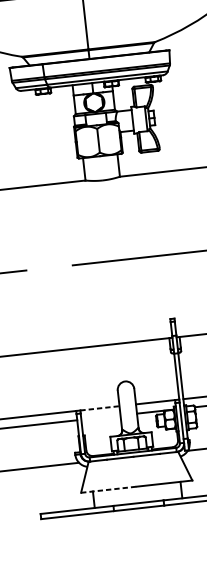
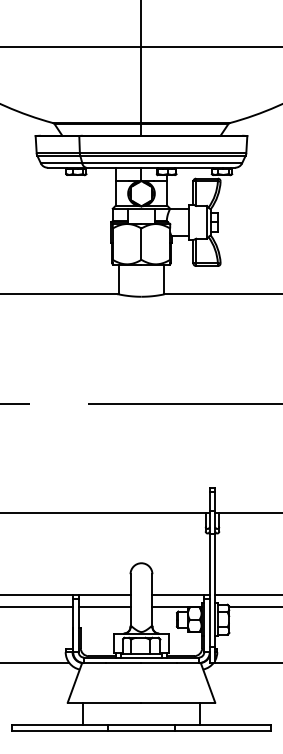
line: (99, 408) -> (104, 594), dashed -> solid
line: (100, 417) -> (104, 607), added
line: (108, 489) -> (104, 702), dashed -> solid

